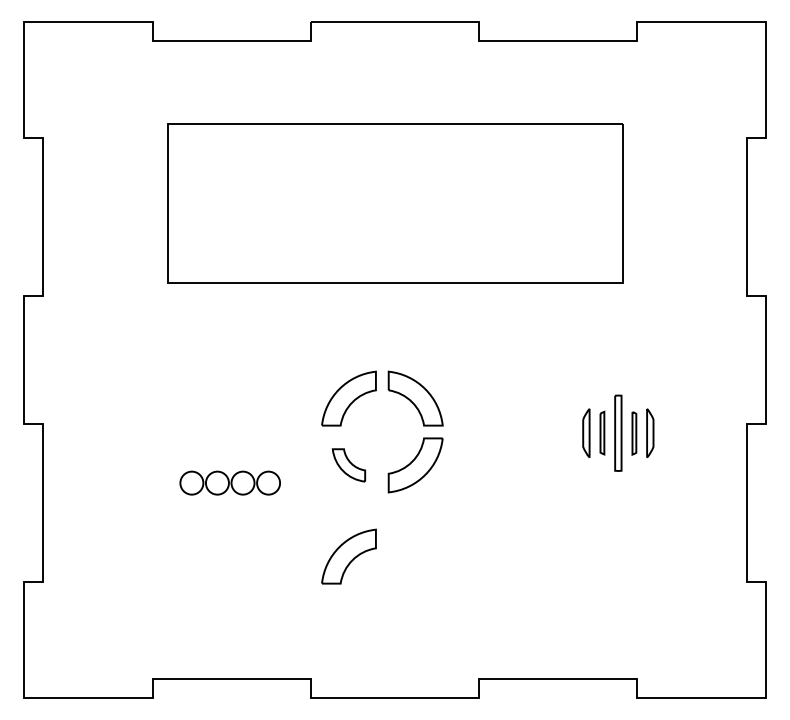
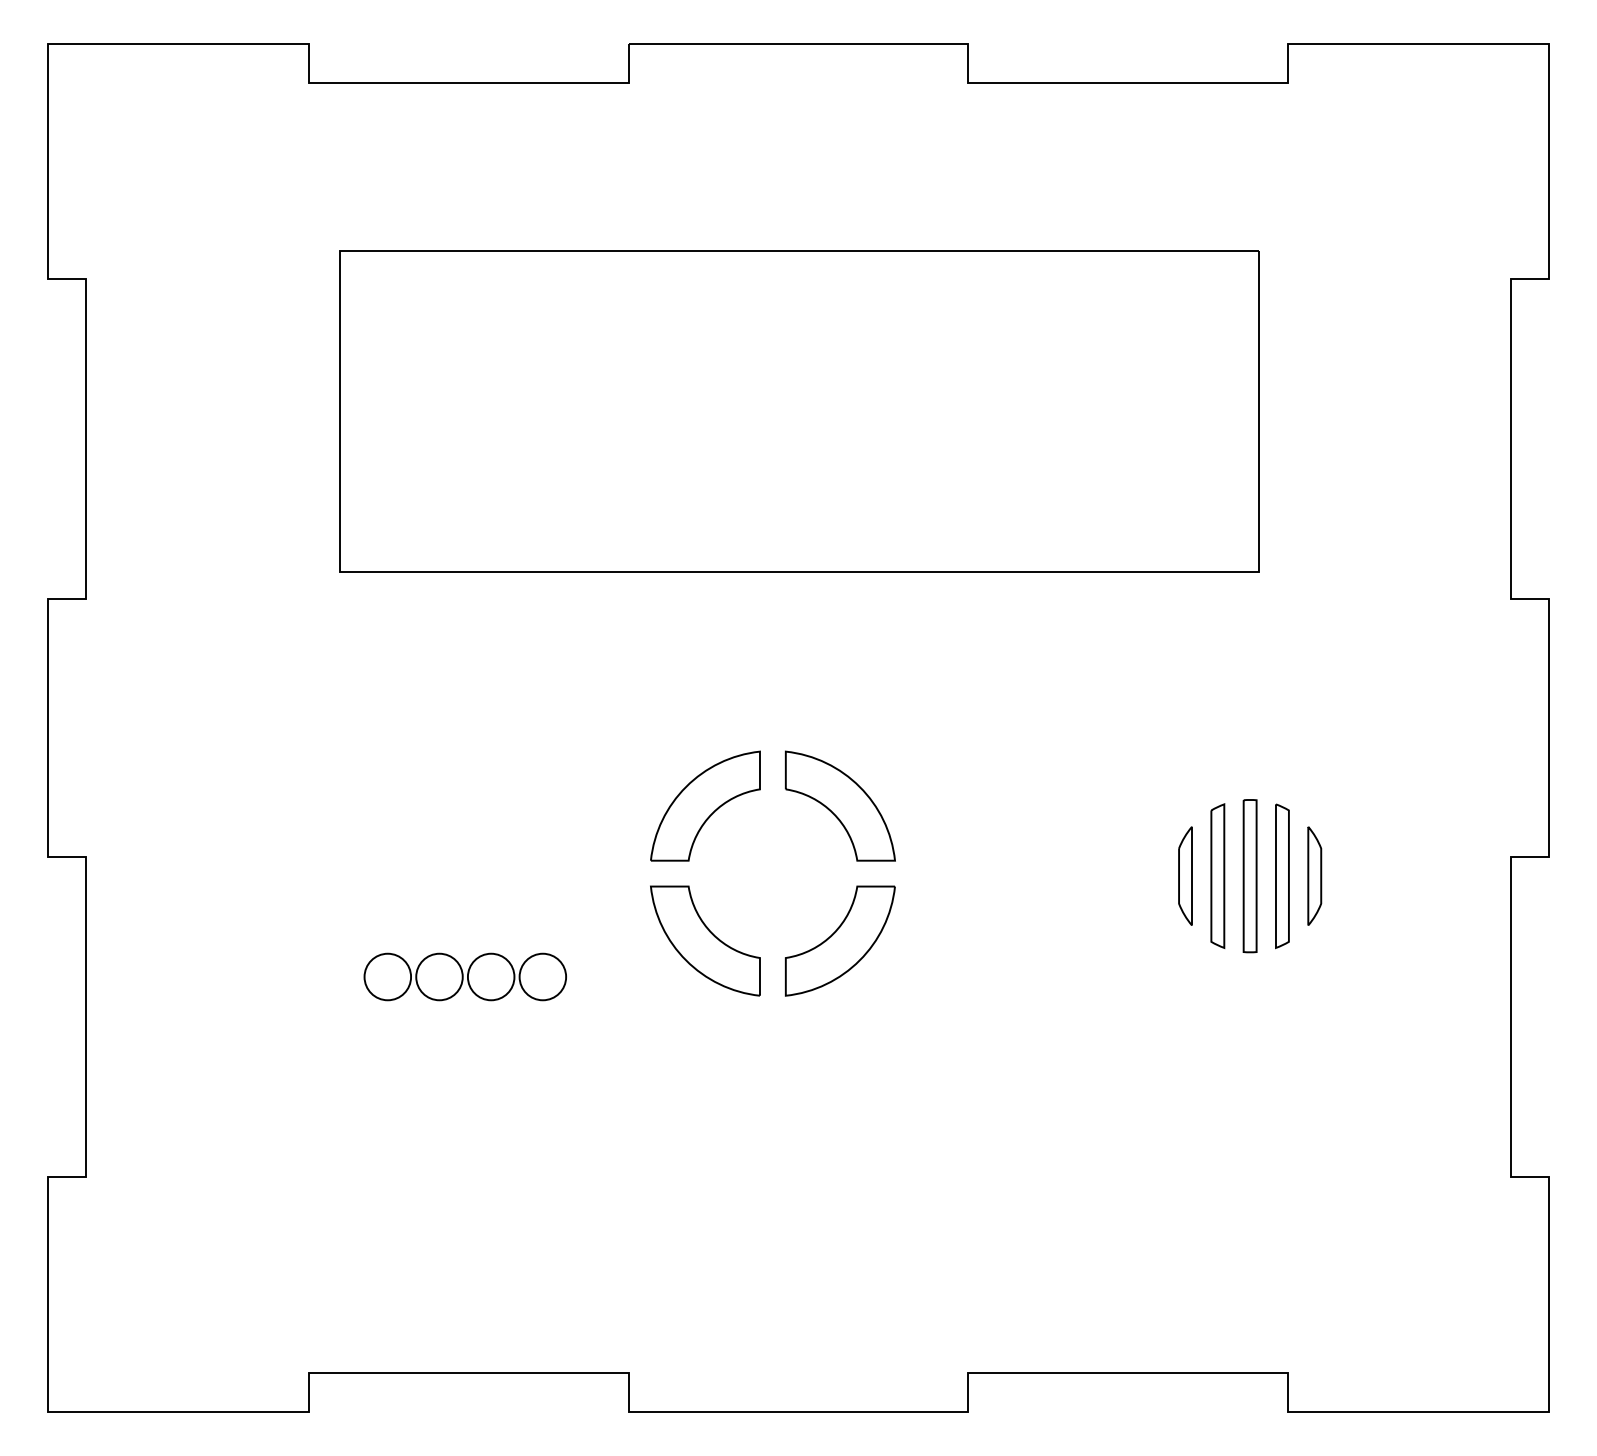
part: (602, 432) -> (1218, 874), size x1.67
part: (634, 433) -> (1282, 876), size x1.67
part: (348, 465) -> (704, 941), size x1.67
part: (348, 556) -> (704, 1125), removed

